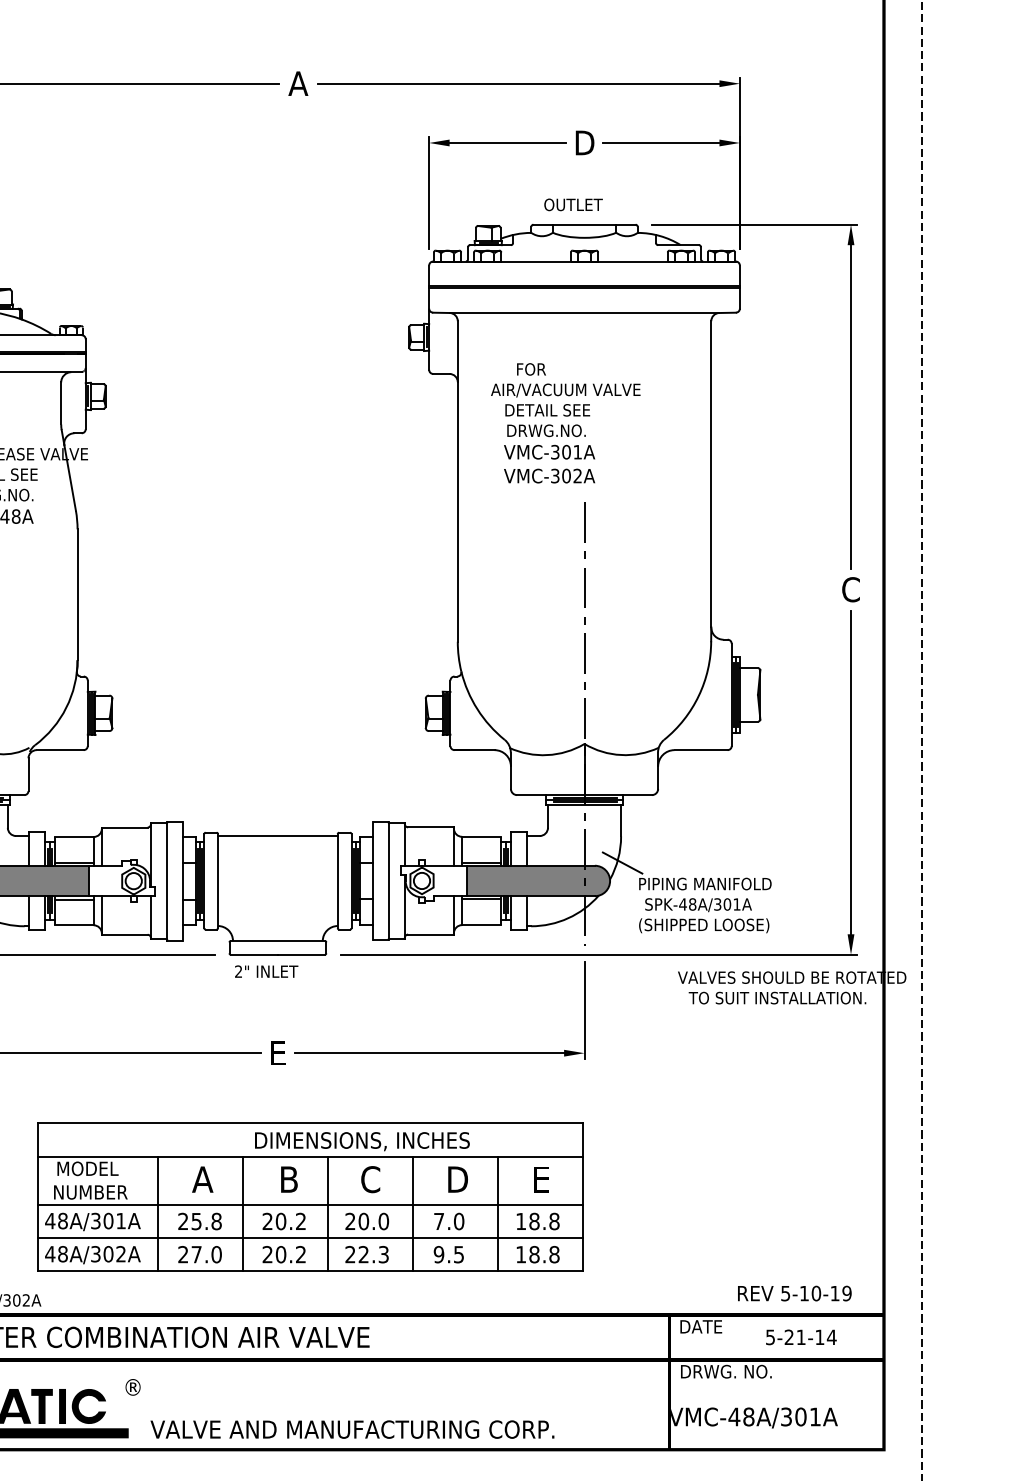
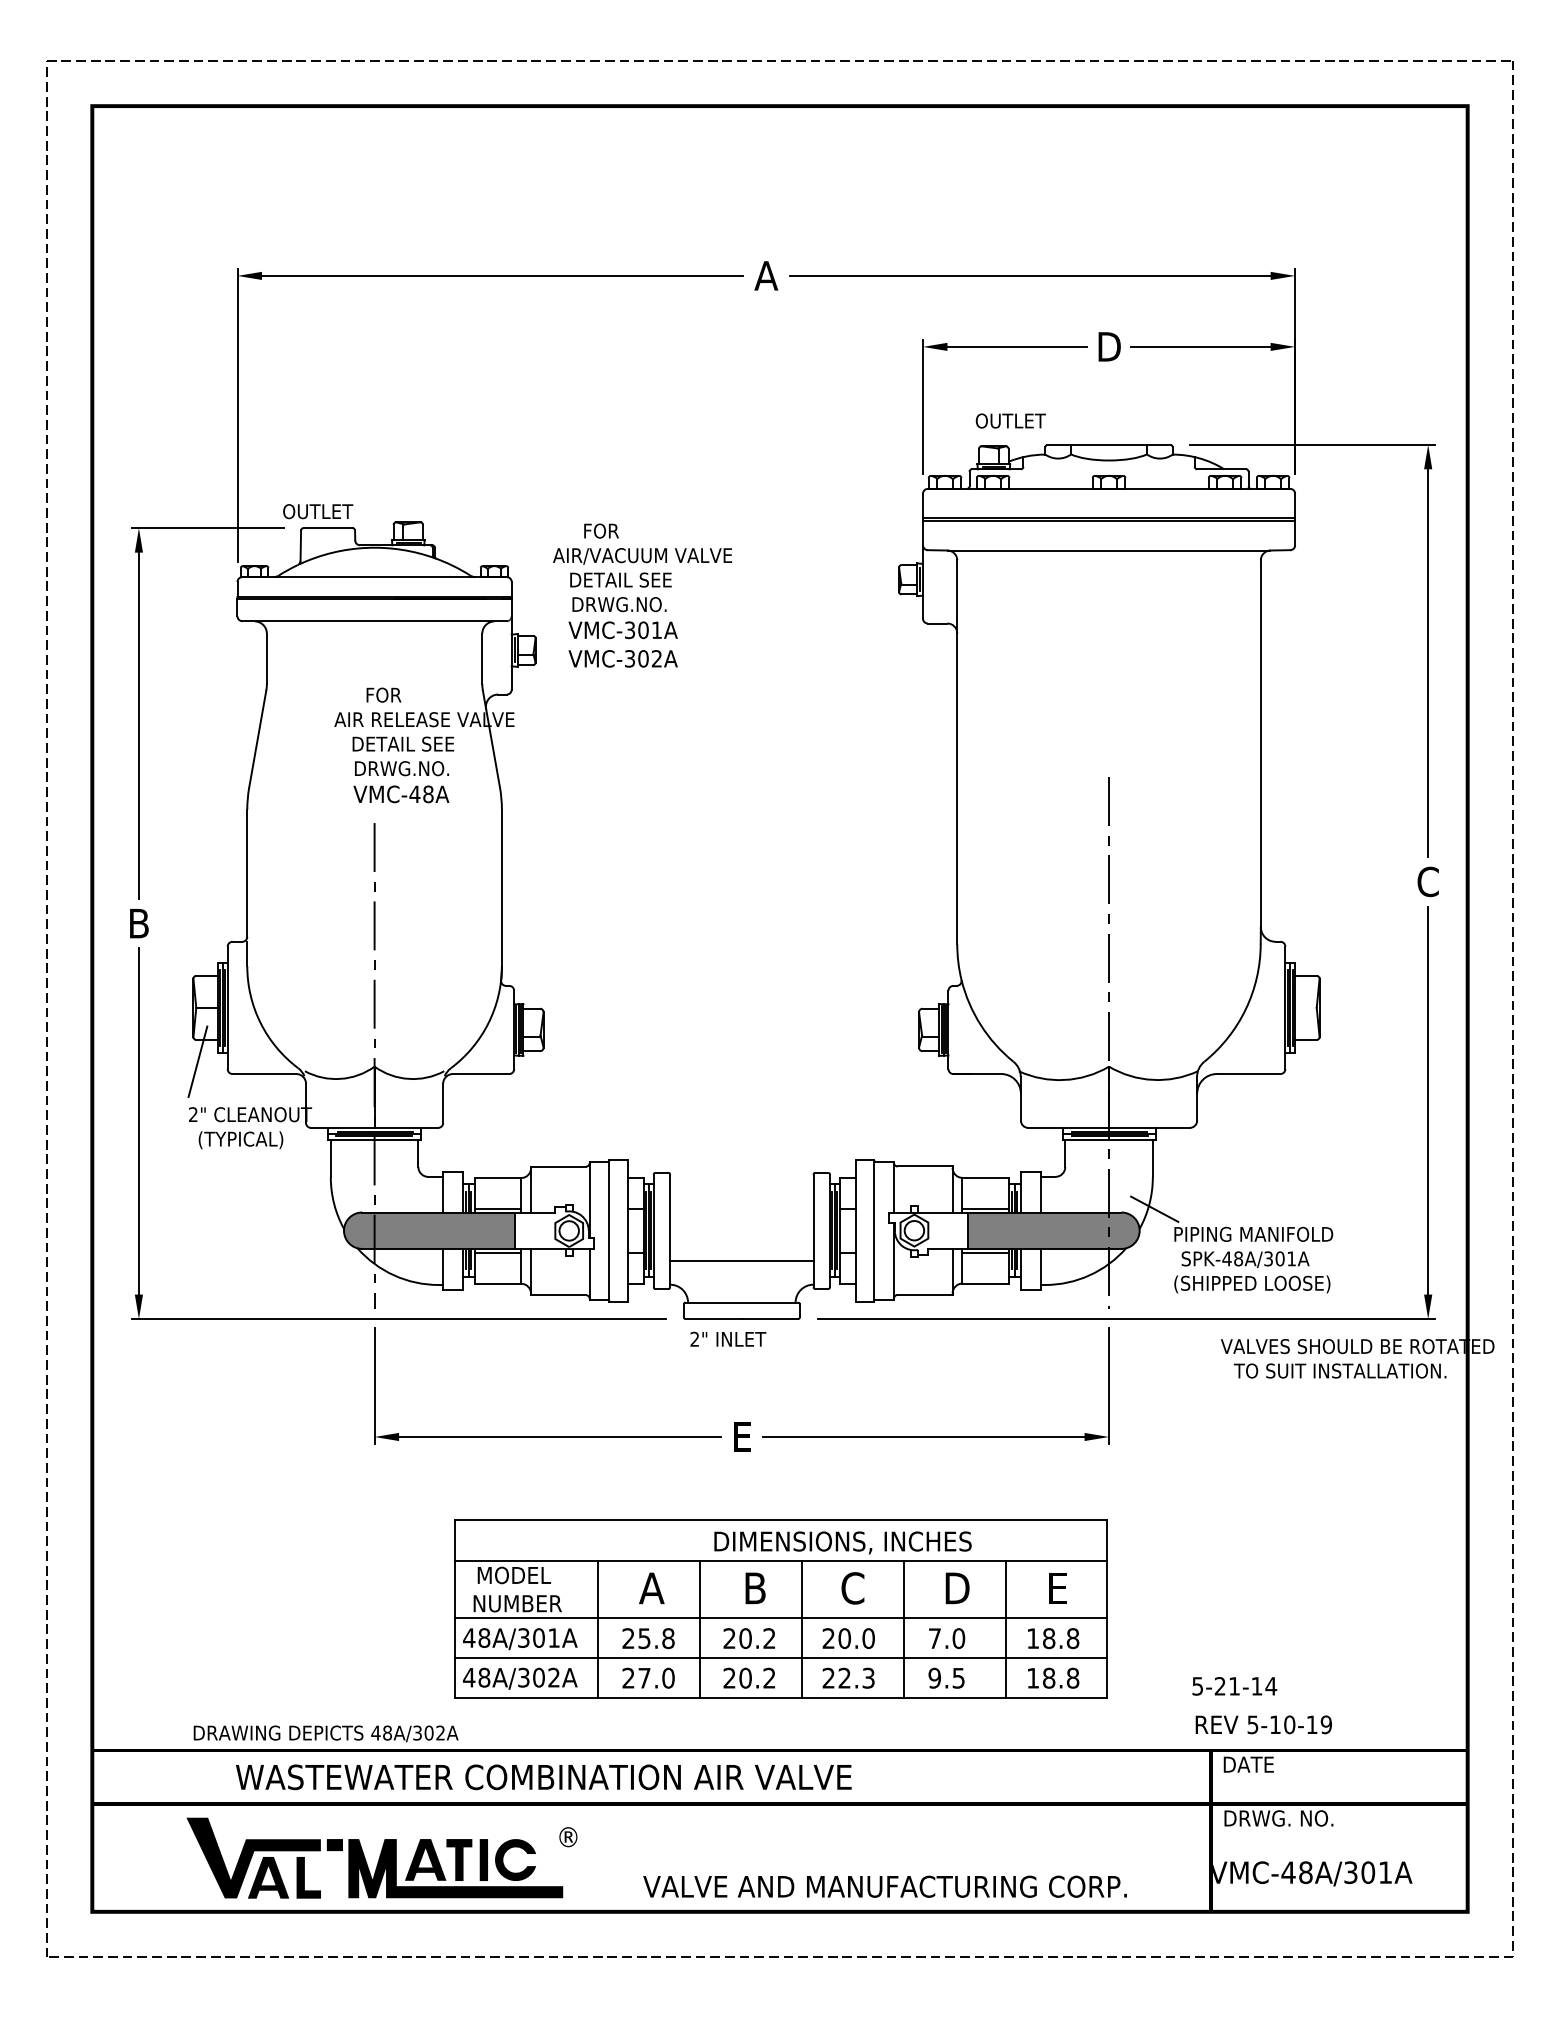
text: (573, 204) -> (1010, 420), moved
text: (565, 423) -> (642, 595), moved
line: (277, 836) -> (741, 1261), moved
text: (794, 1293) -> (1263, 1724), moved
text: (801, 1337) -> (1234, 1686), moved
text: (351, 1429) -> (884, 1886), moved

